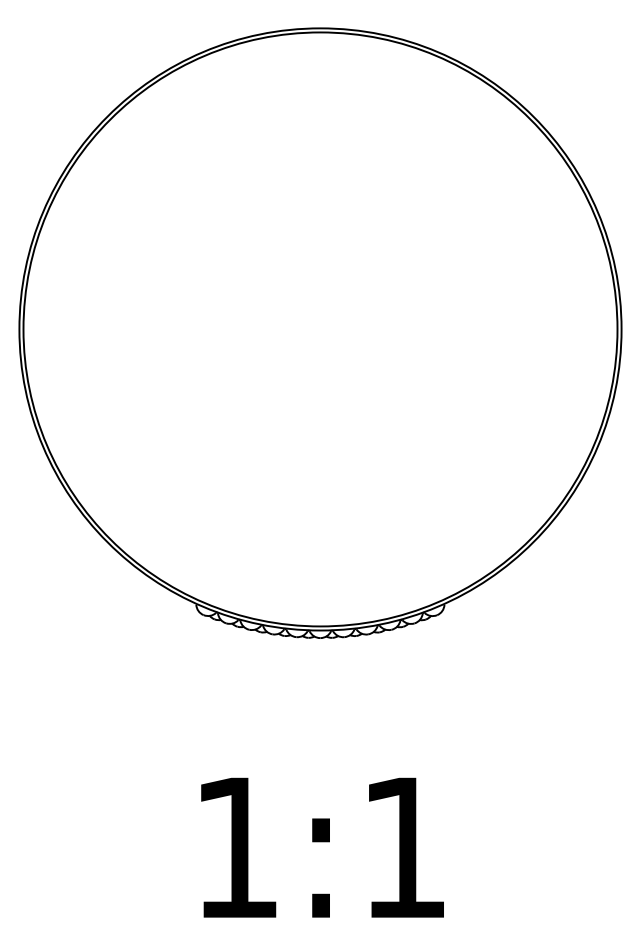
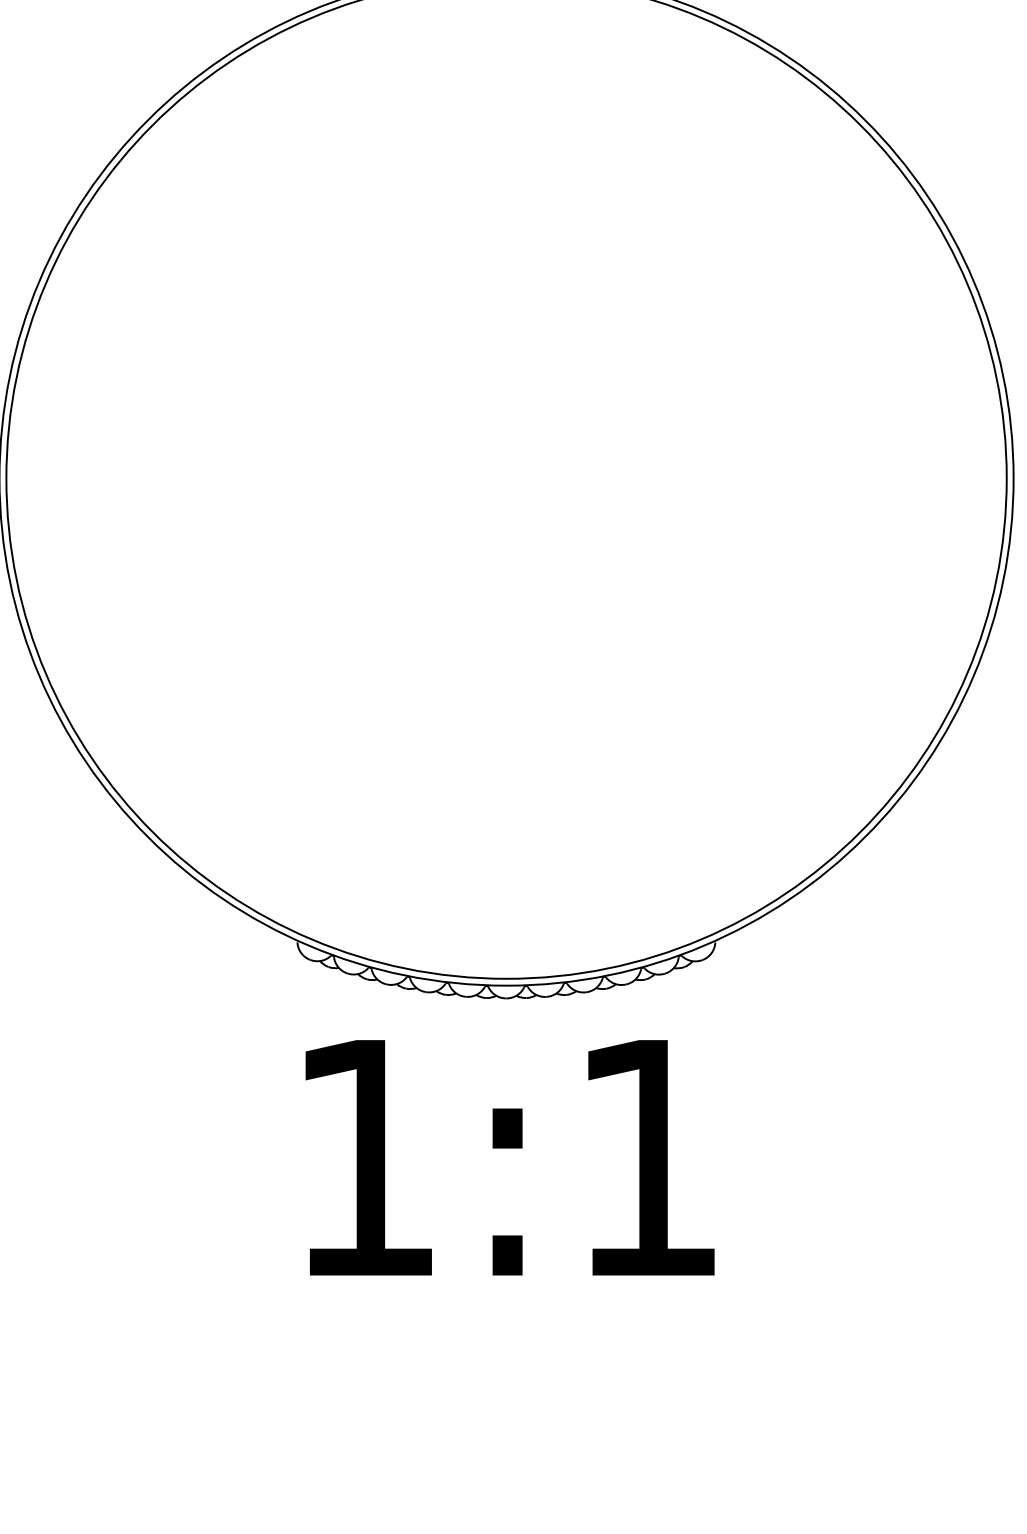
text: (322, 847) -> (509, 1157), moved

